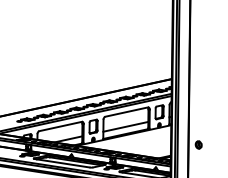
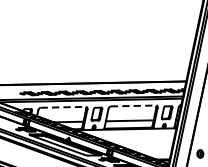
line: (126, 112) -> (133, 106), solid -> dashed
line: (60, 126) -> (63, 107), solid -> dashed

